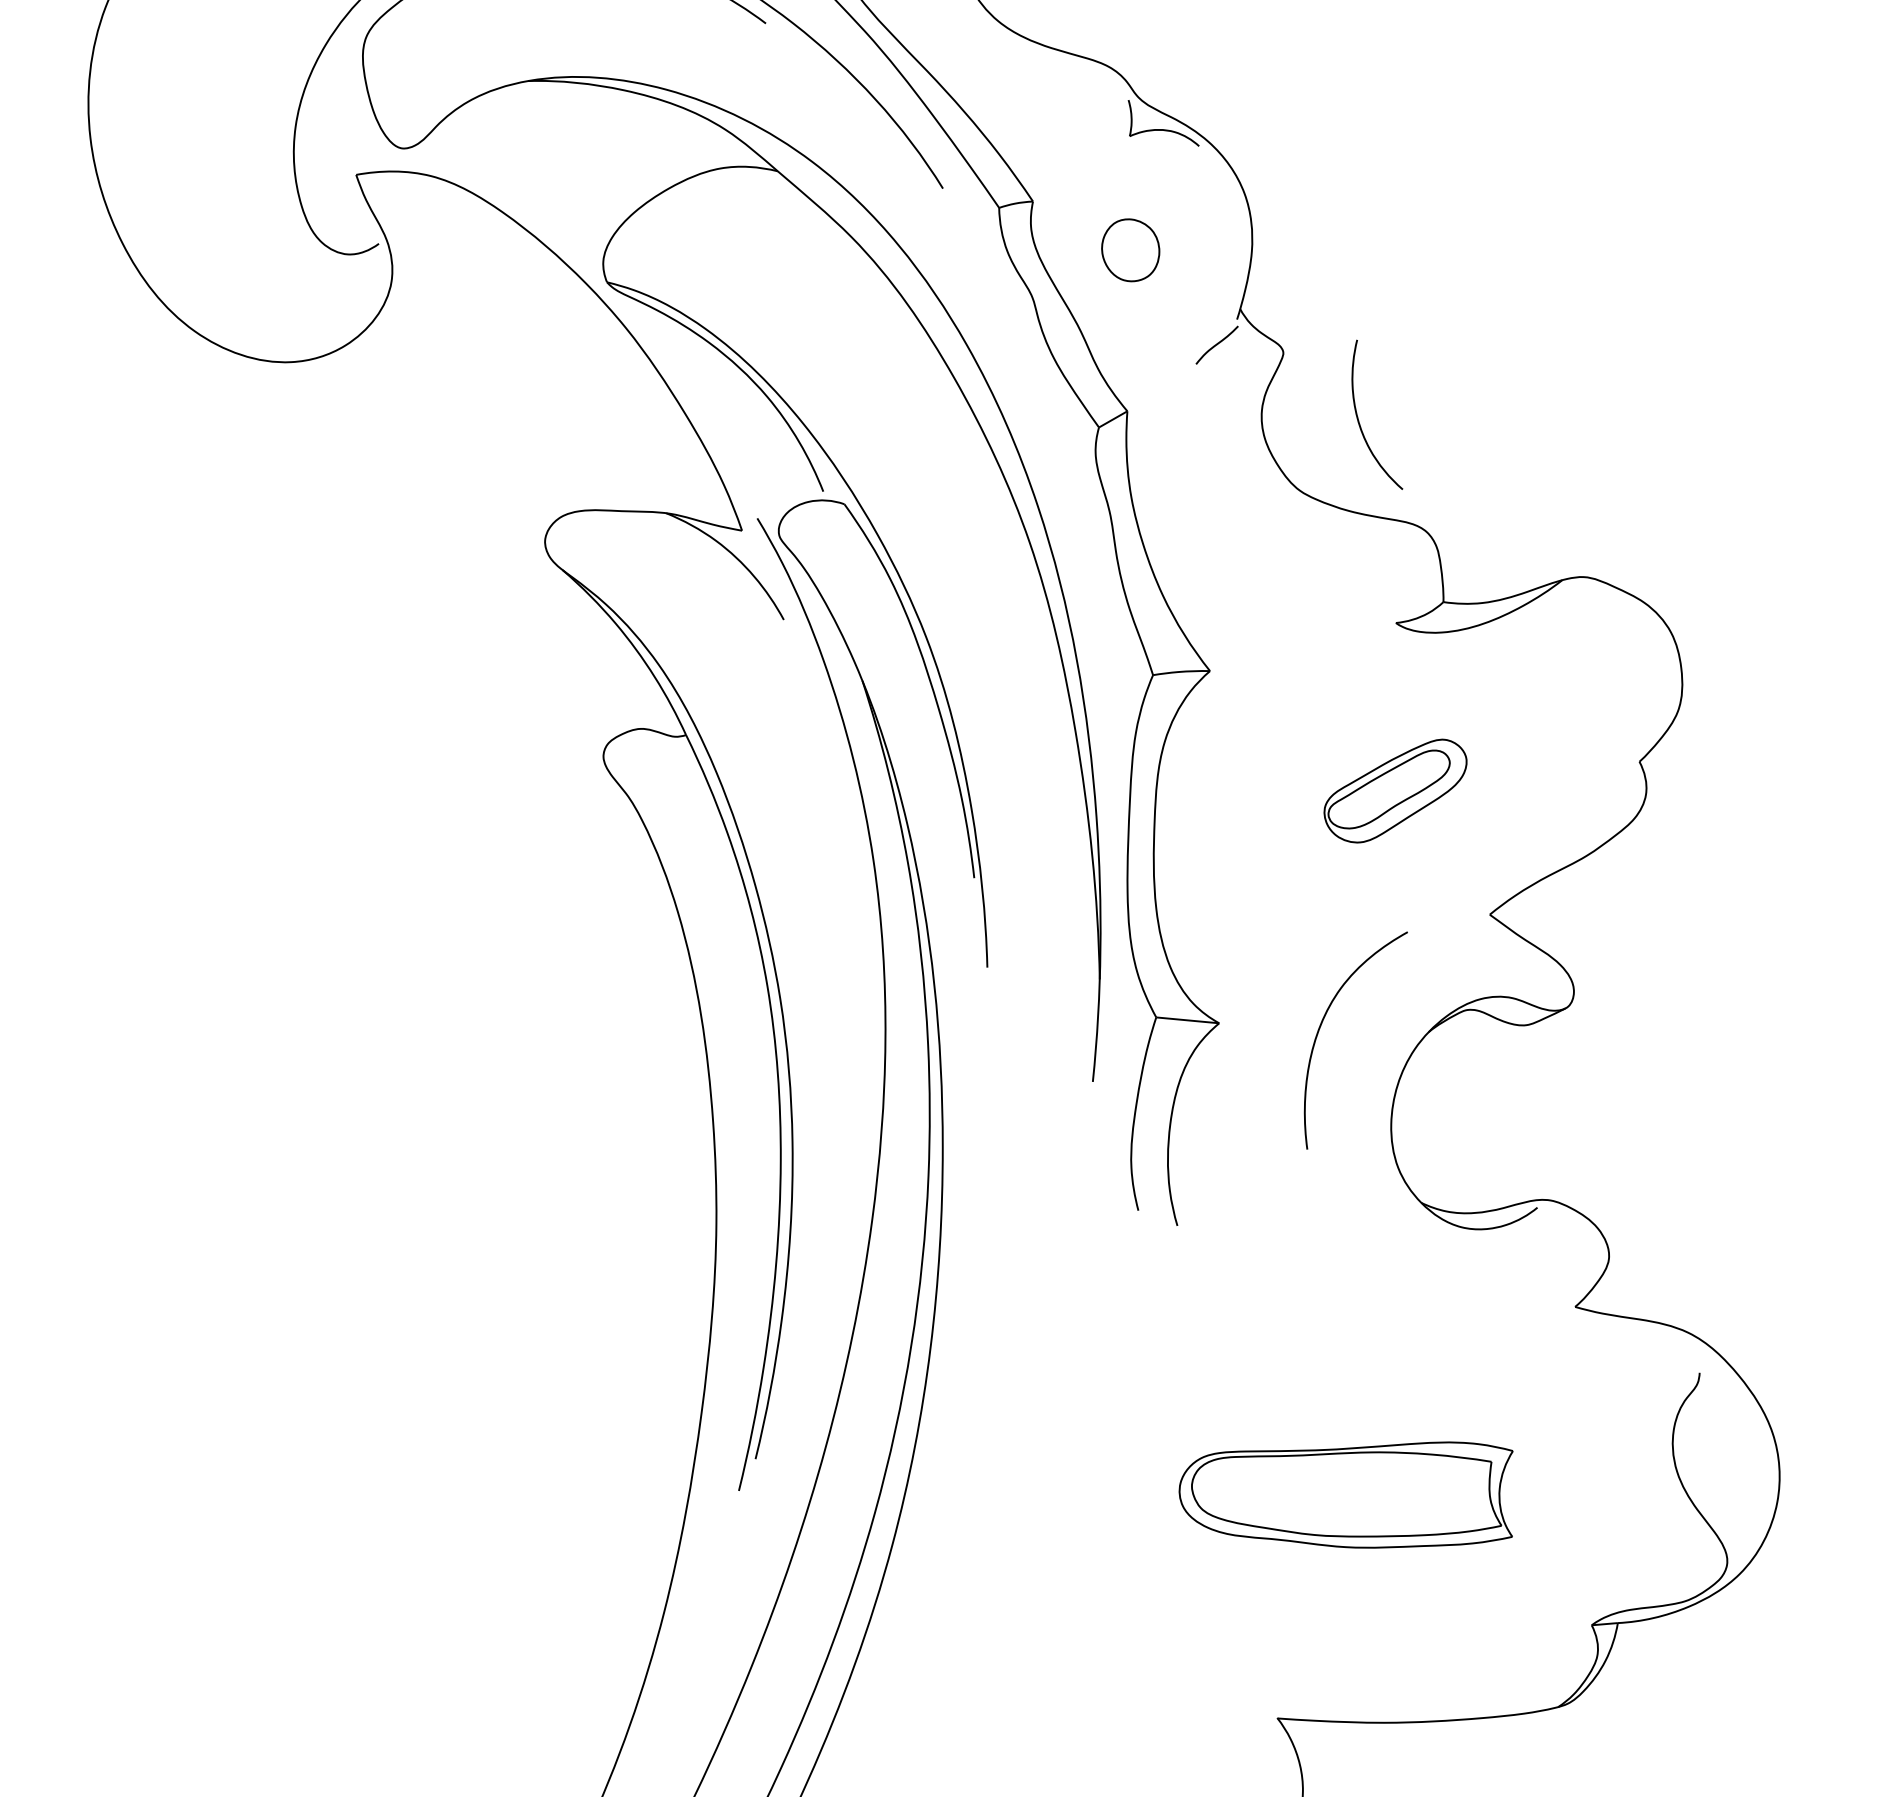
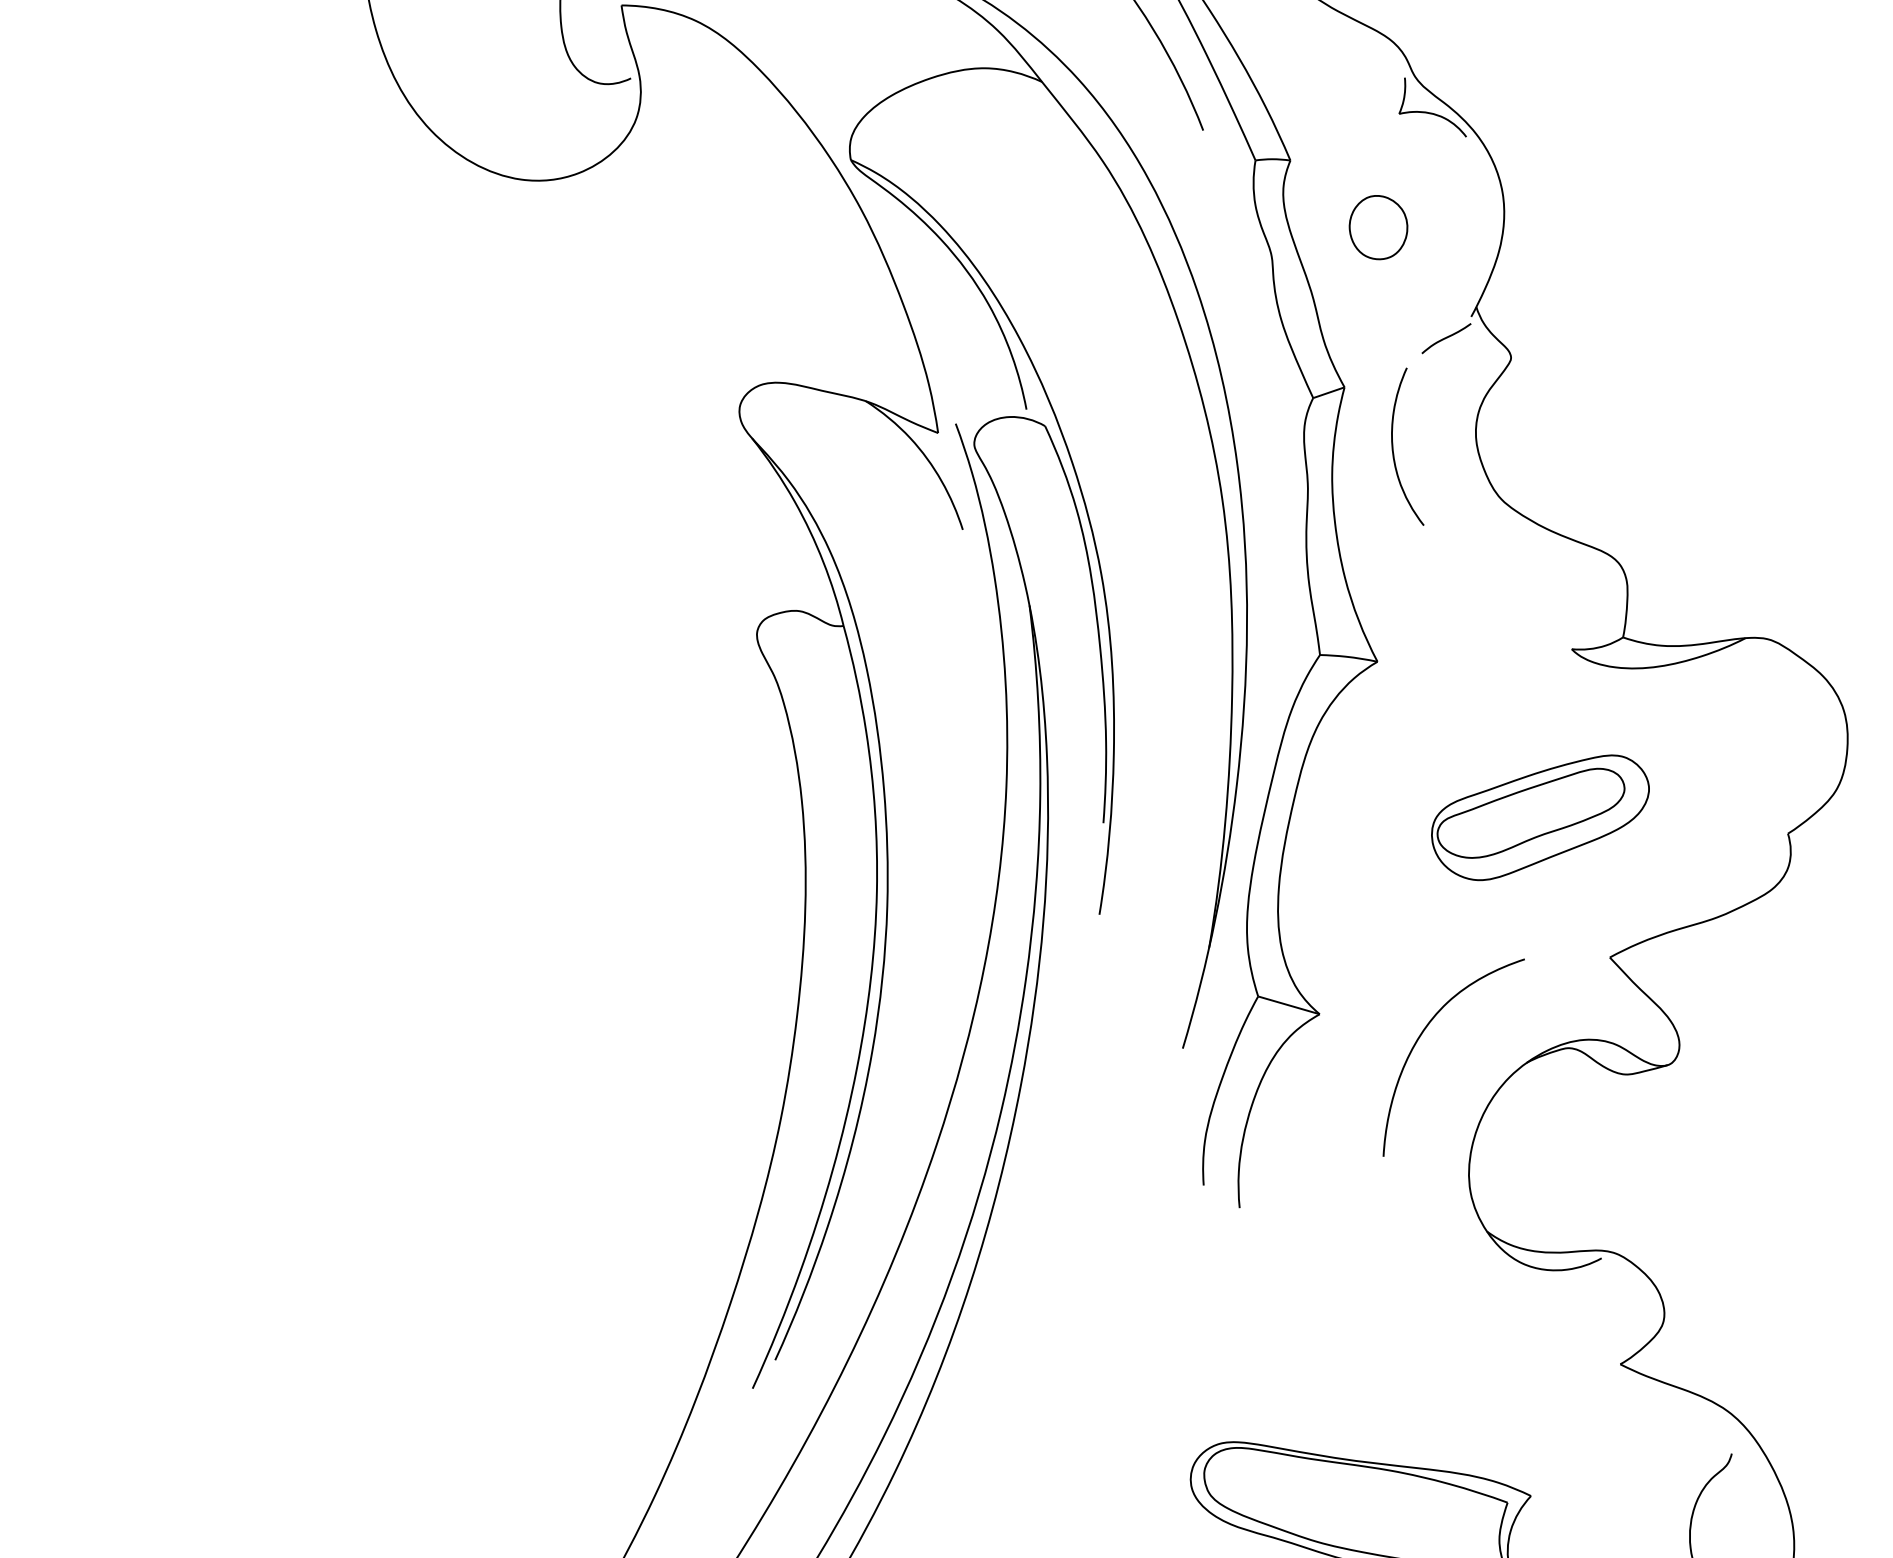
curve: (1359, 420) -> (1393, 448), moved
part: (1395, 790) -> (1539, 815), size x1.43

